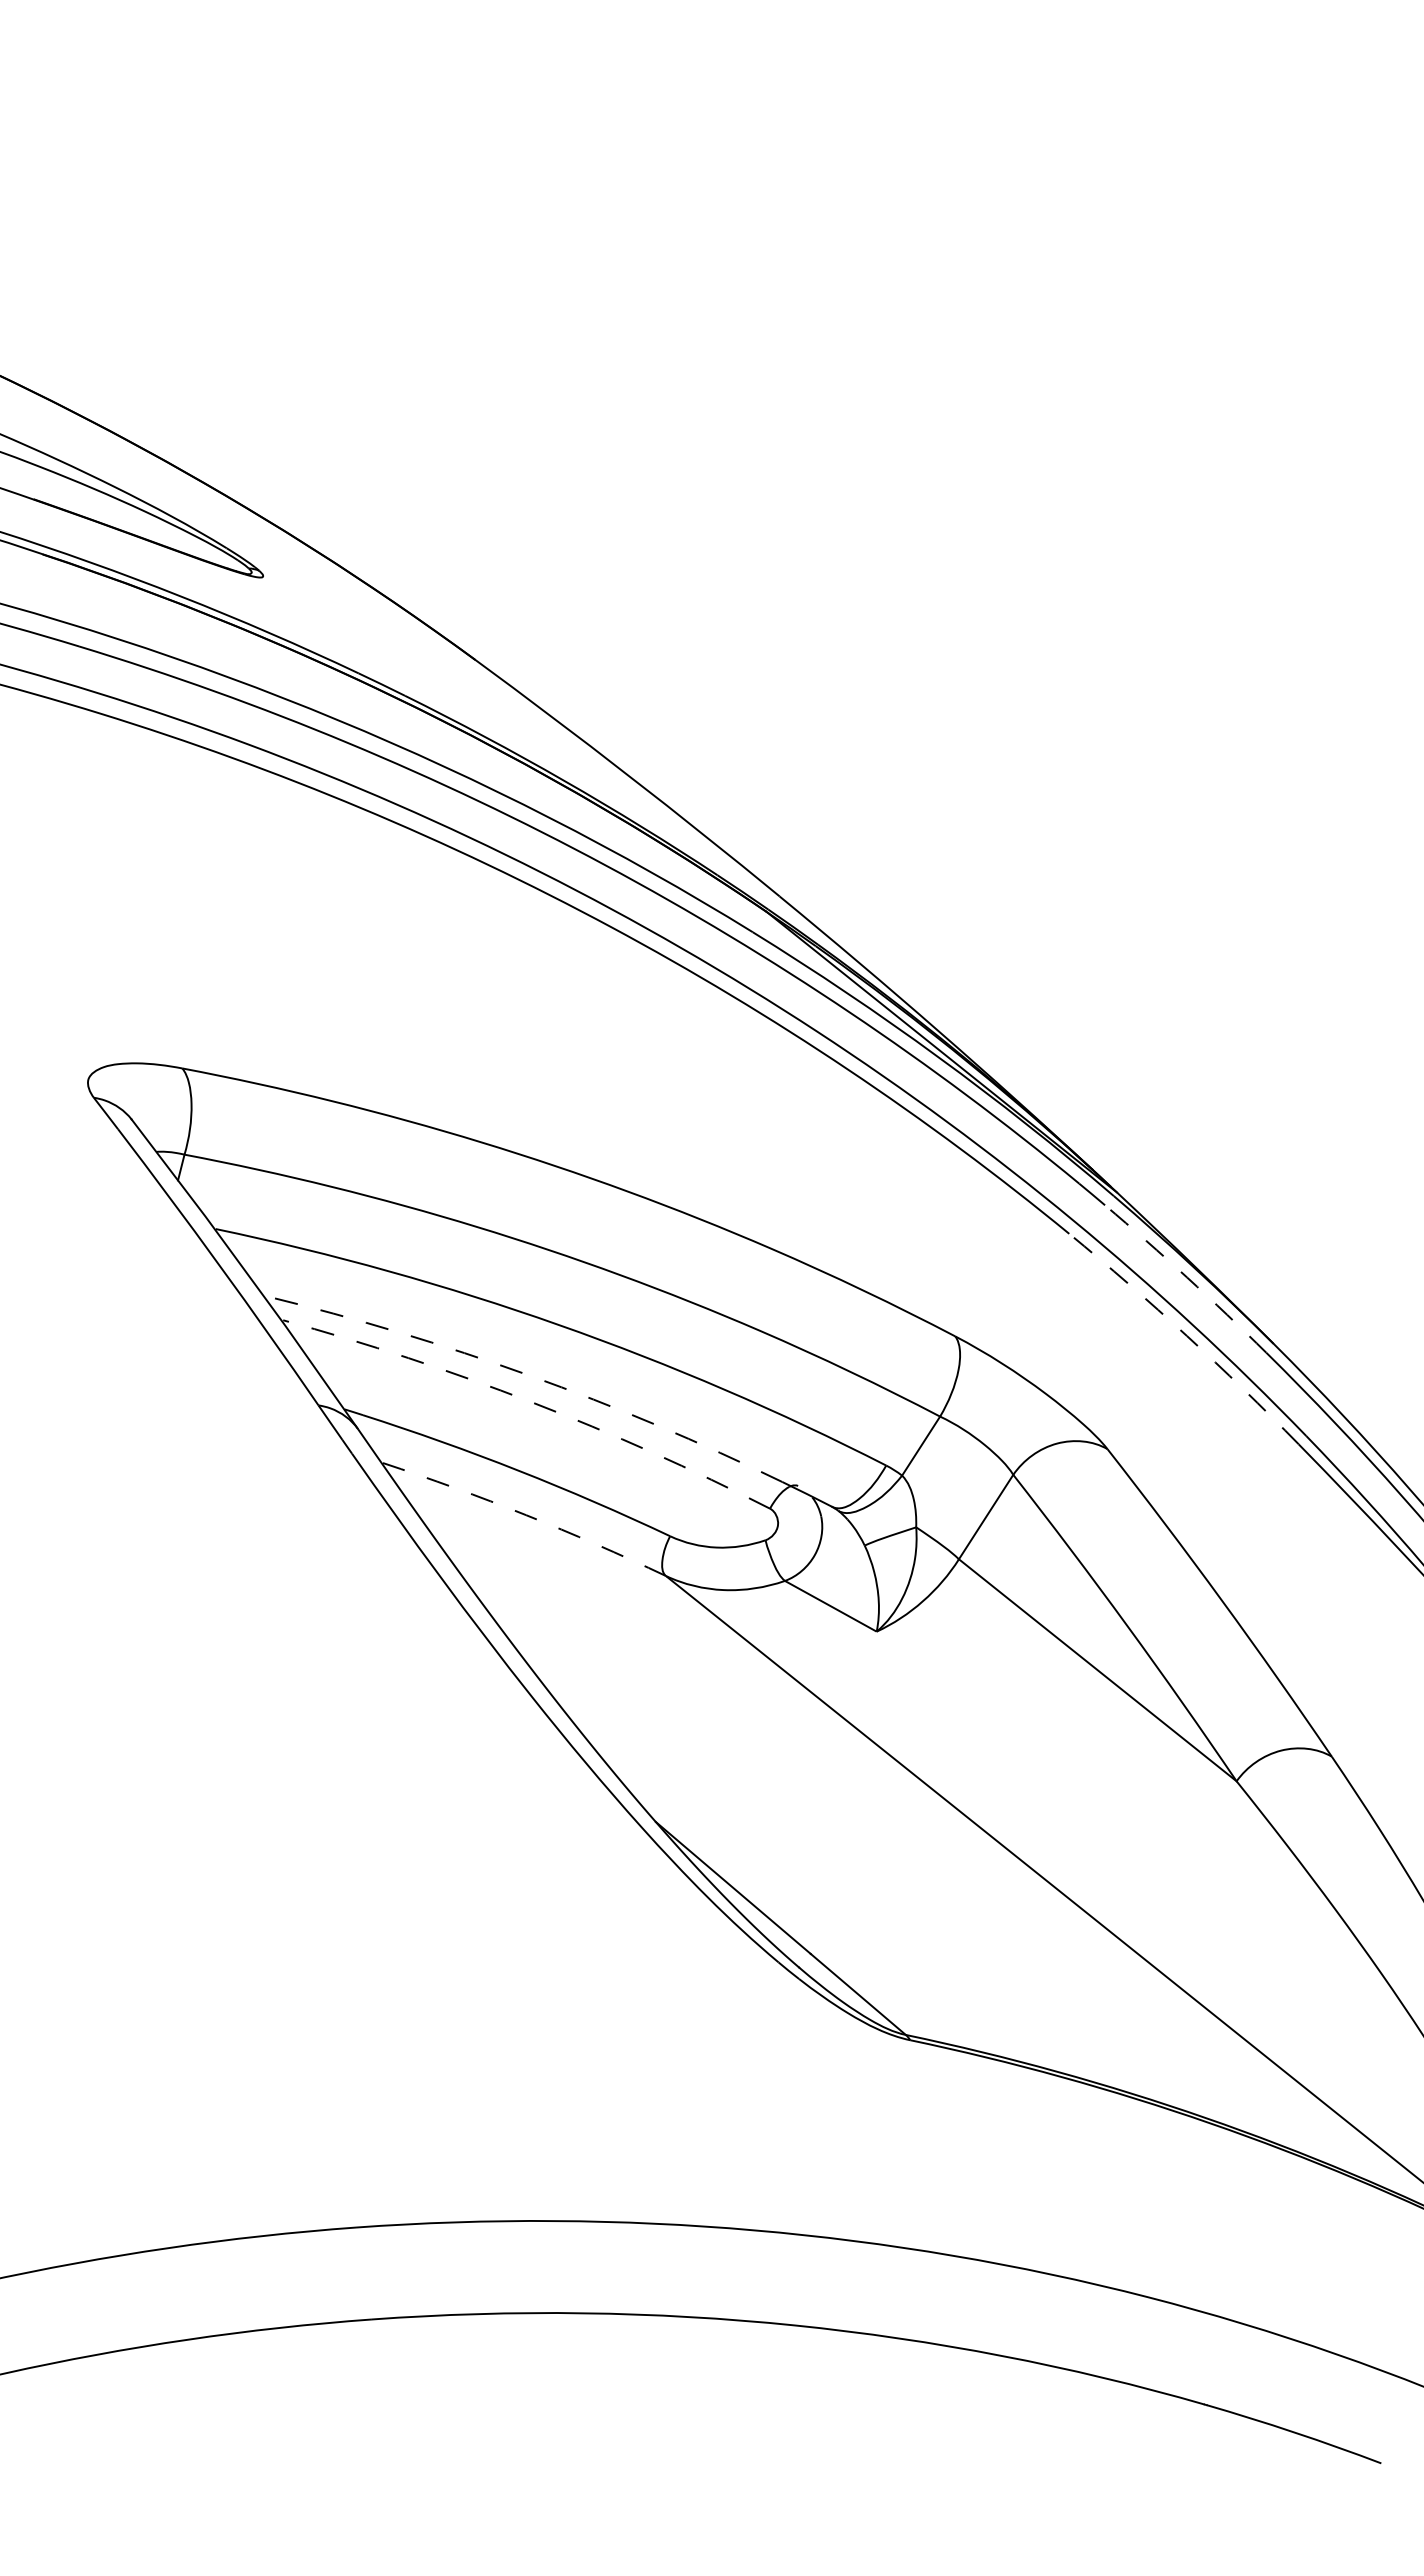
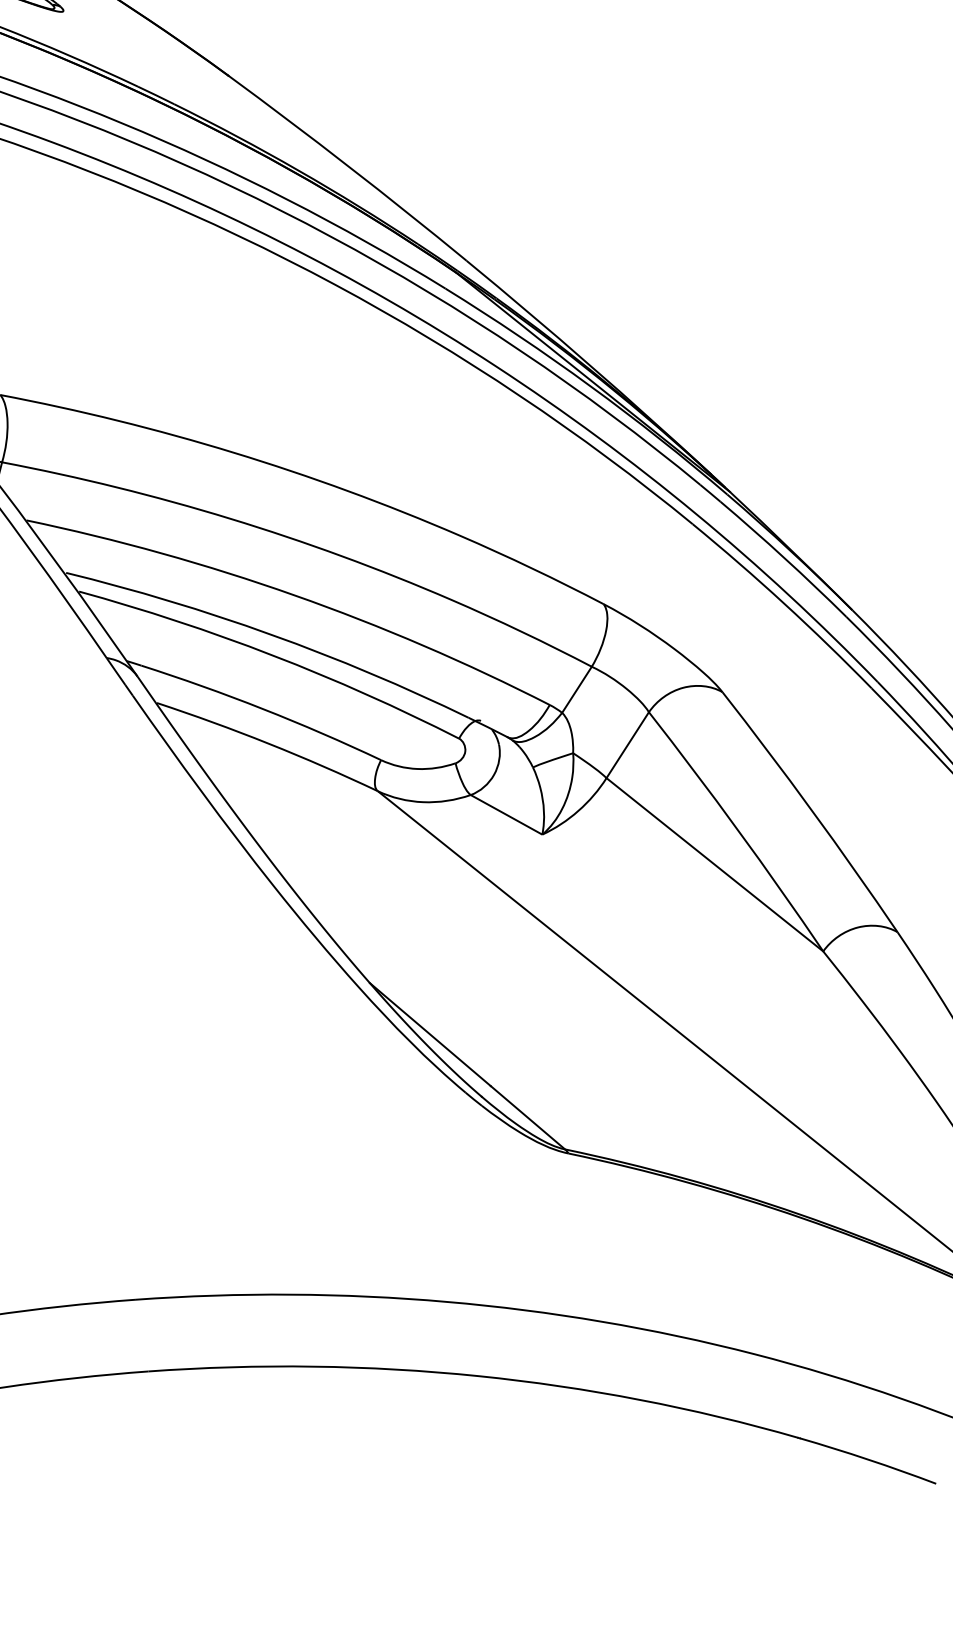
arc: (1187, 1277) -> (784, 558), dashed -> solid
arc: (1186, 1335) -> (784, 603), dashed -> solid
arc: (529, 1375) -> (271, 634), dashed -> solid
arc: (531, 1402) -> (272, 655), dashed -> solid
arc: (526, 1515) -> (269, 743), dashed -> solid

